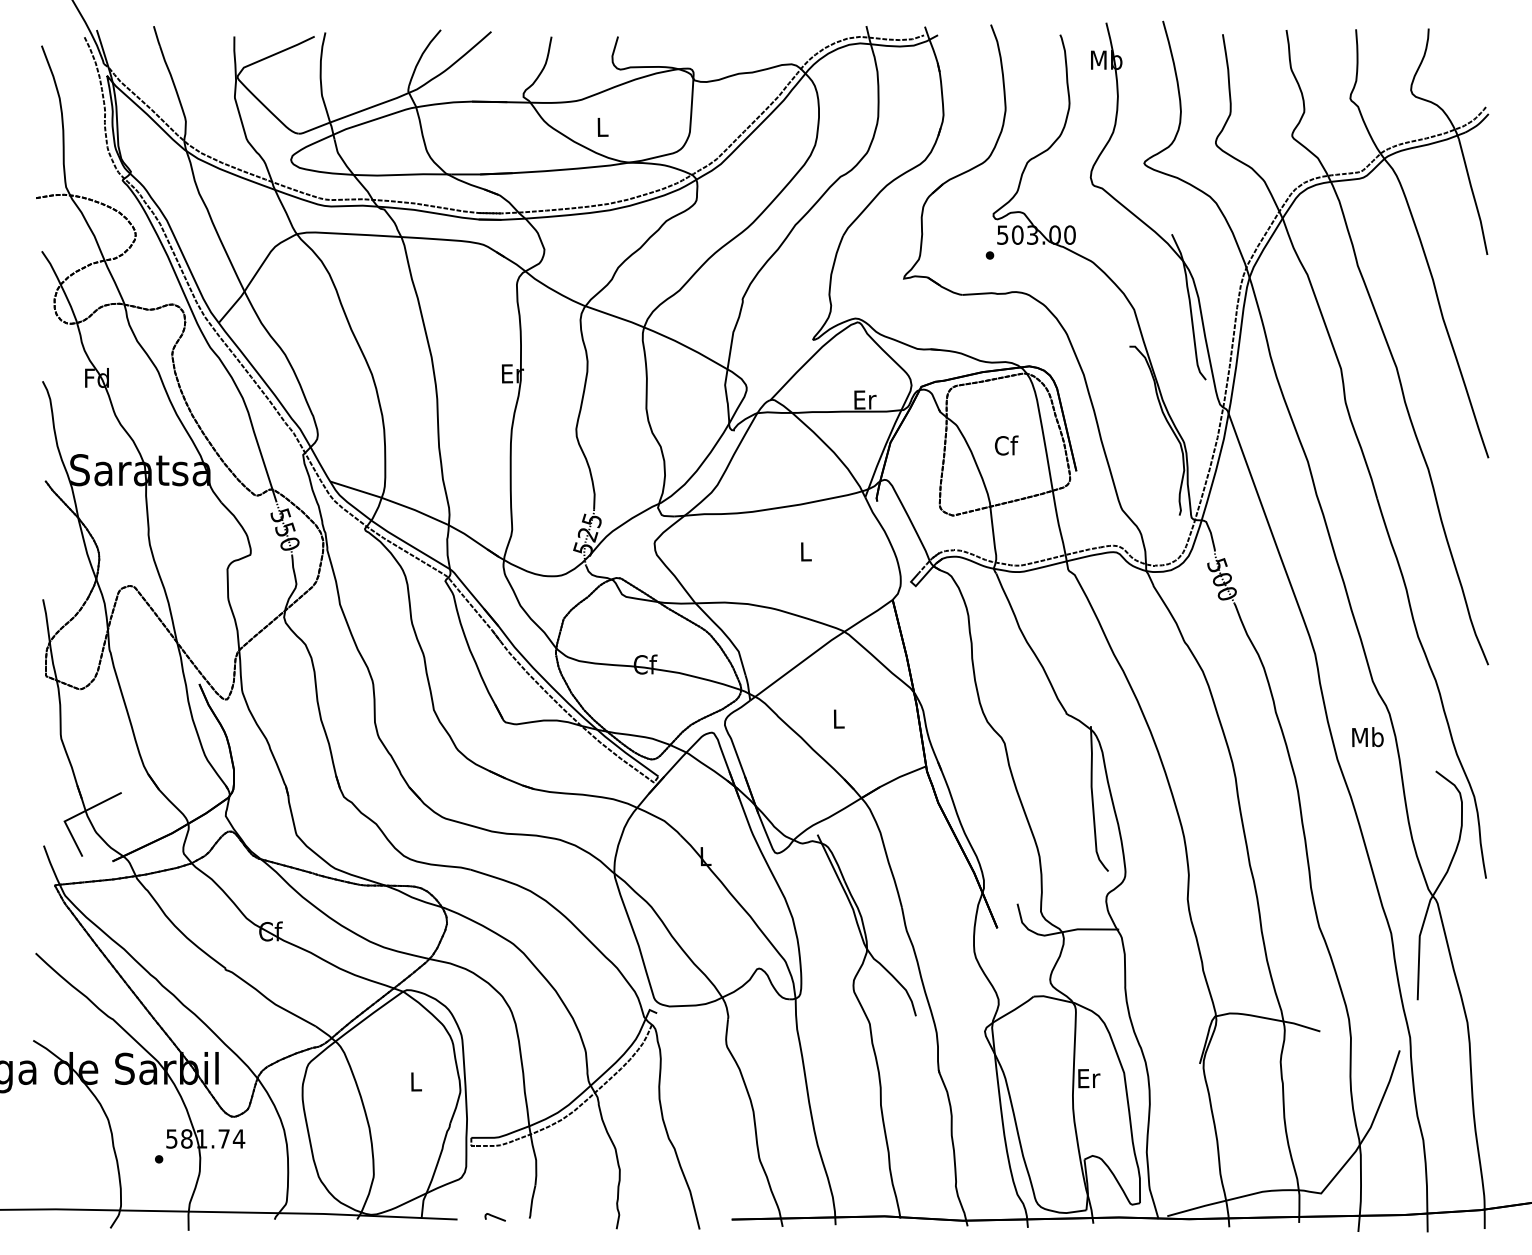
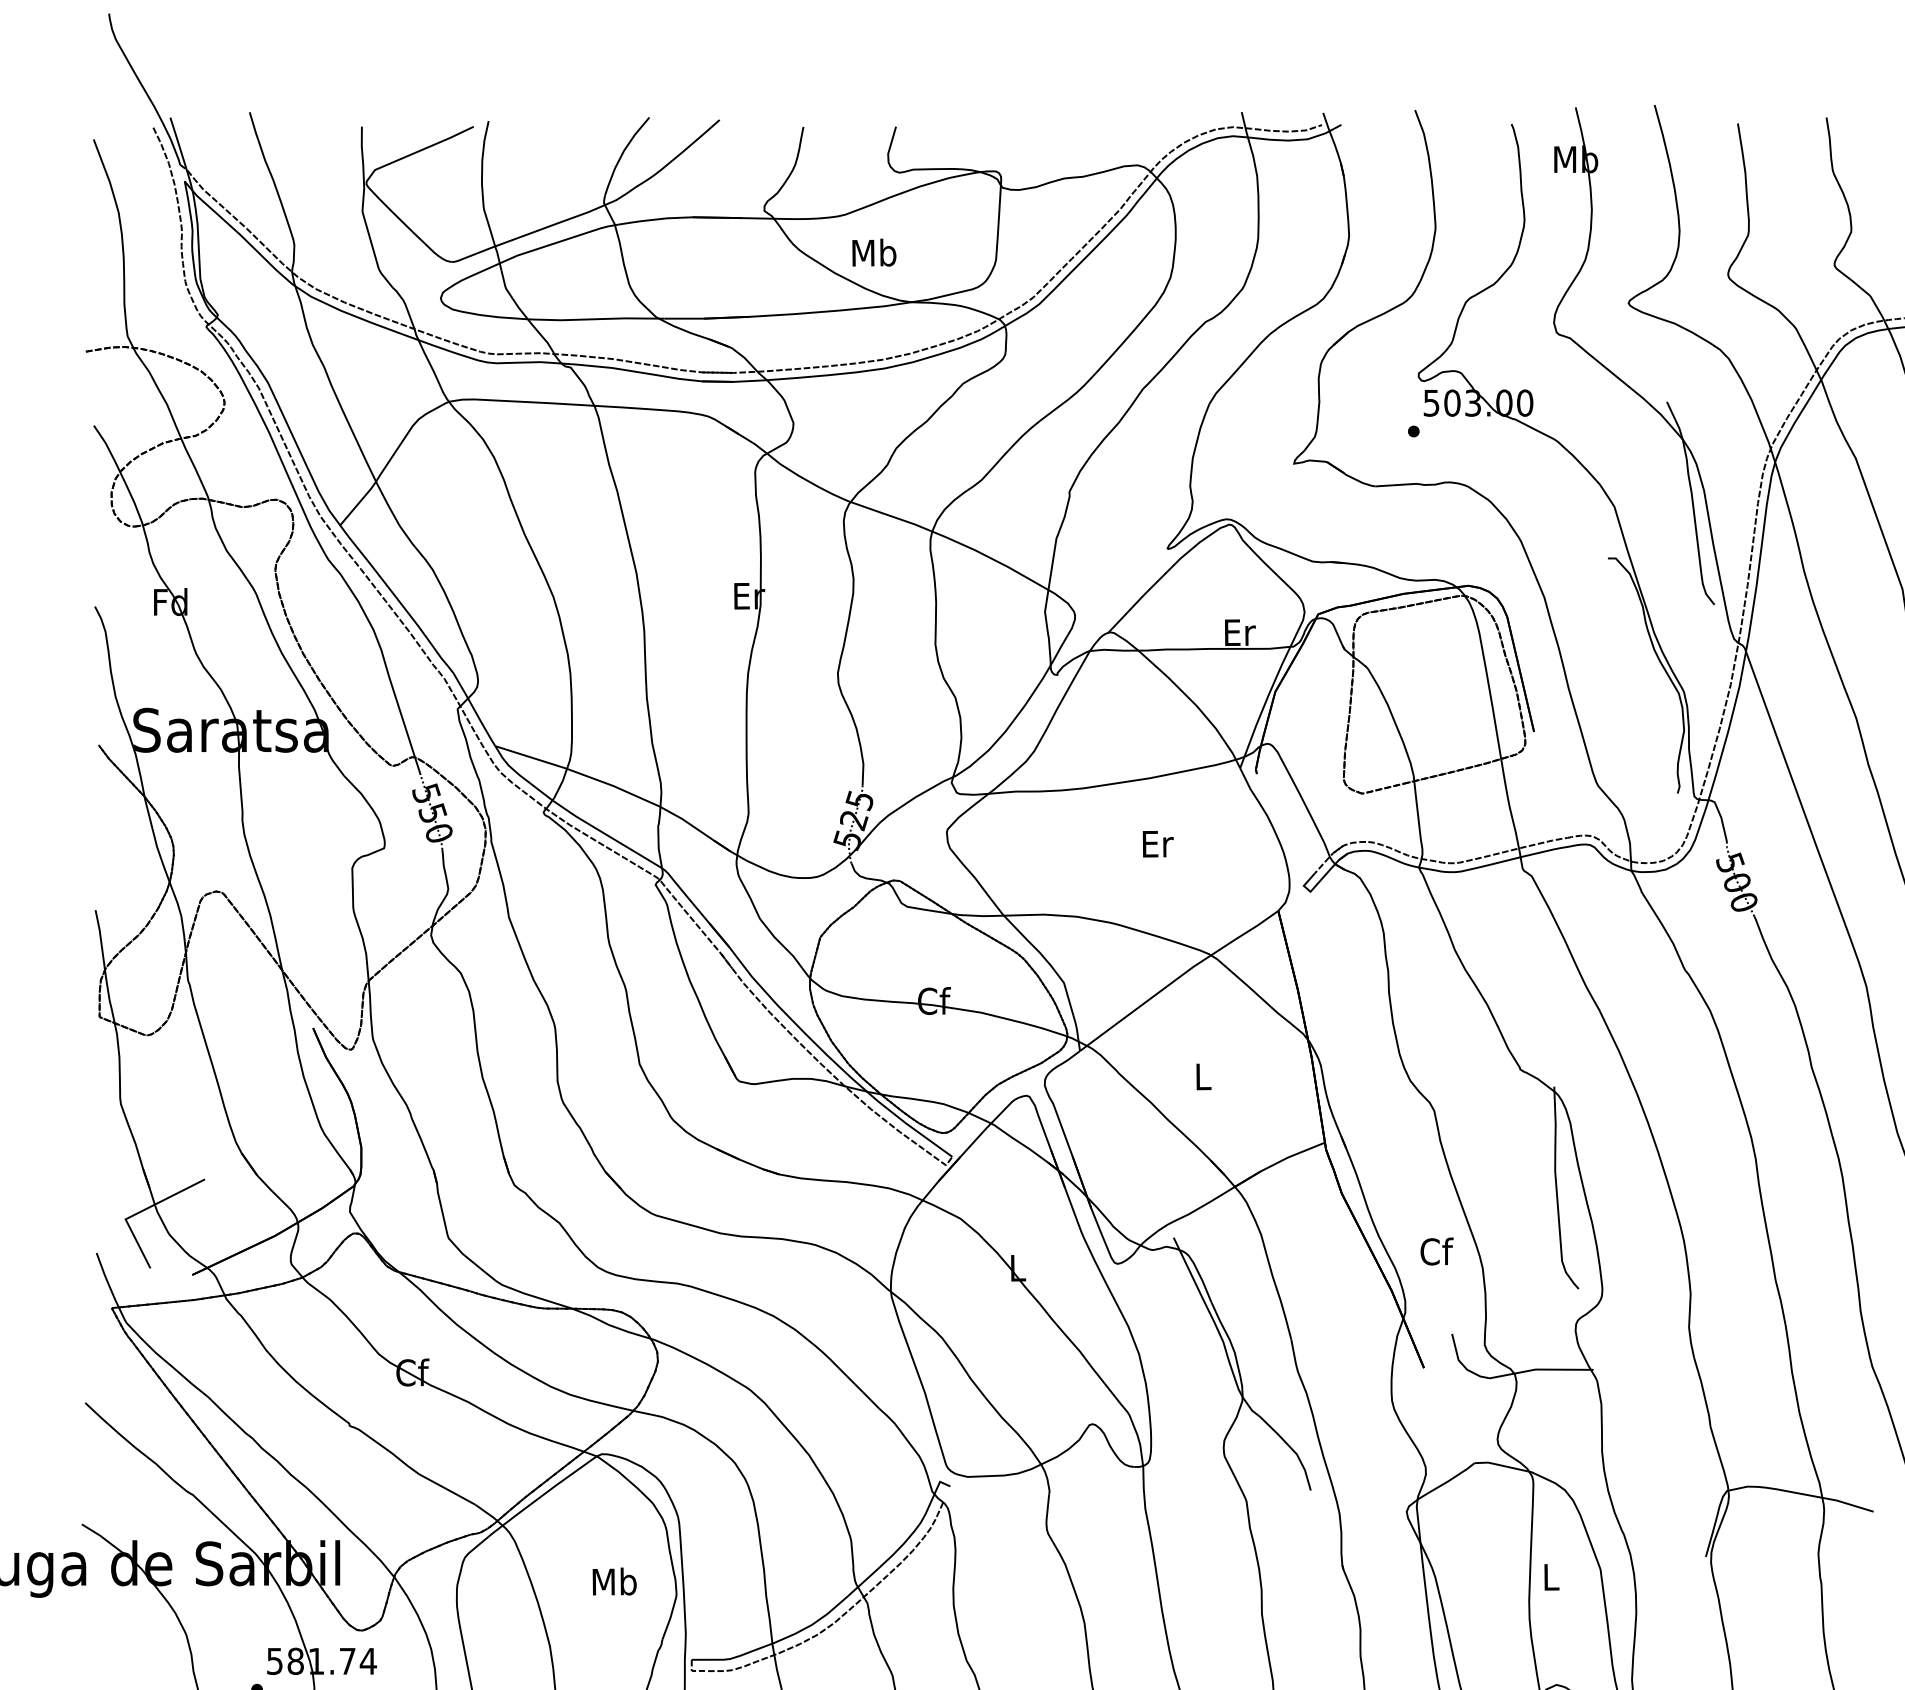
text: (602, 127) -> (874, 253), L -> Mb
text: (1006, 445) -> (1436, 1251), moved
text: (806, 551) -> (1158, 843), L -> Er
text: (1089, 1078) -> (1552, 1577), Er -> L
text: (415, 1081) -> (614, 1581), L -> Mb

